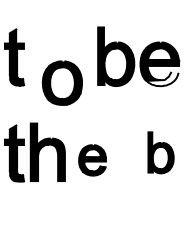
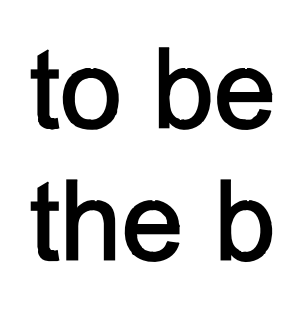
fill: (161, 78) -> (247, 118), added
part: (62, 82) -> (90, 98), moved
part: (161, 152) -> (246, 220), size x1.43
part: (92, 160) -> (151, 230), size x1.43

